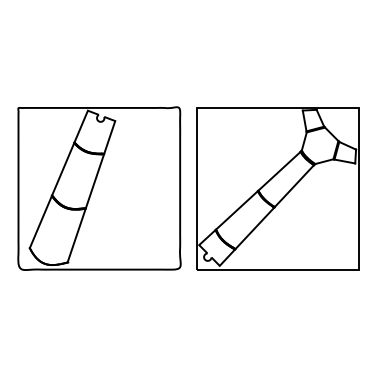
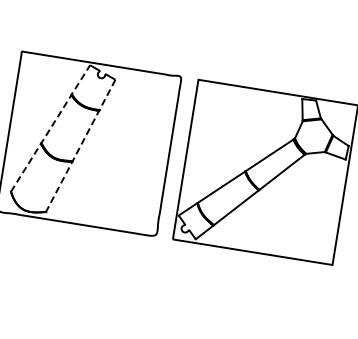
line: (58, 179) -> (50, 128), solid -> dashed
line: (91, 191) -> (80, 145), solid -> dashed

